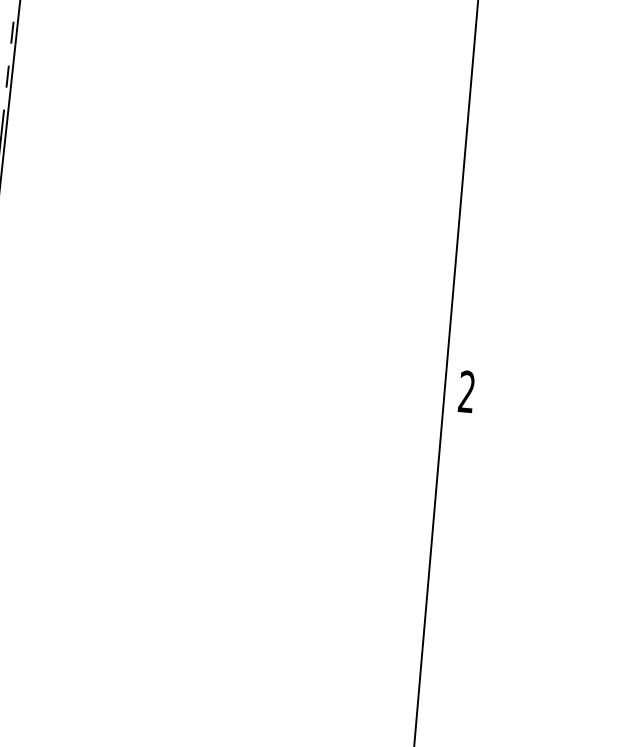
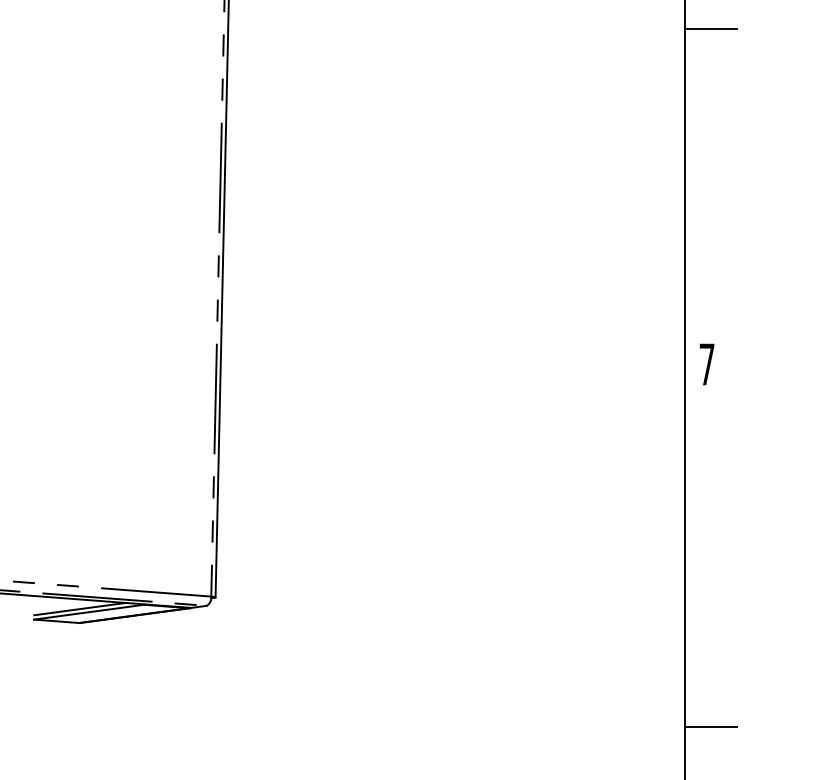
line: (499, 57) -> (710, 28), added
text: (466, 391) -> (706, 364), 2 -> 7

